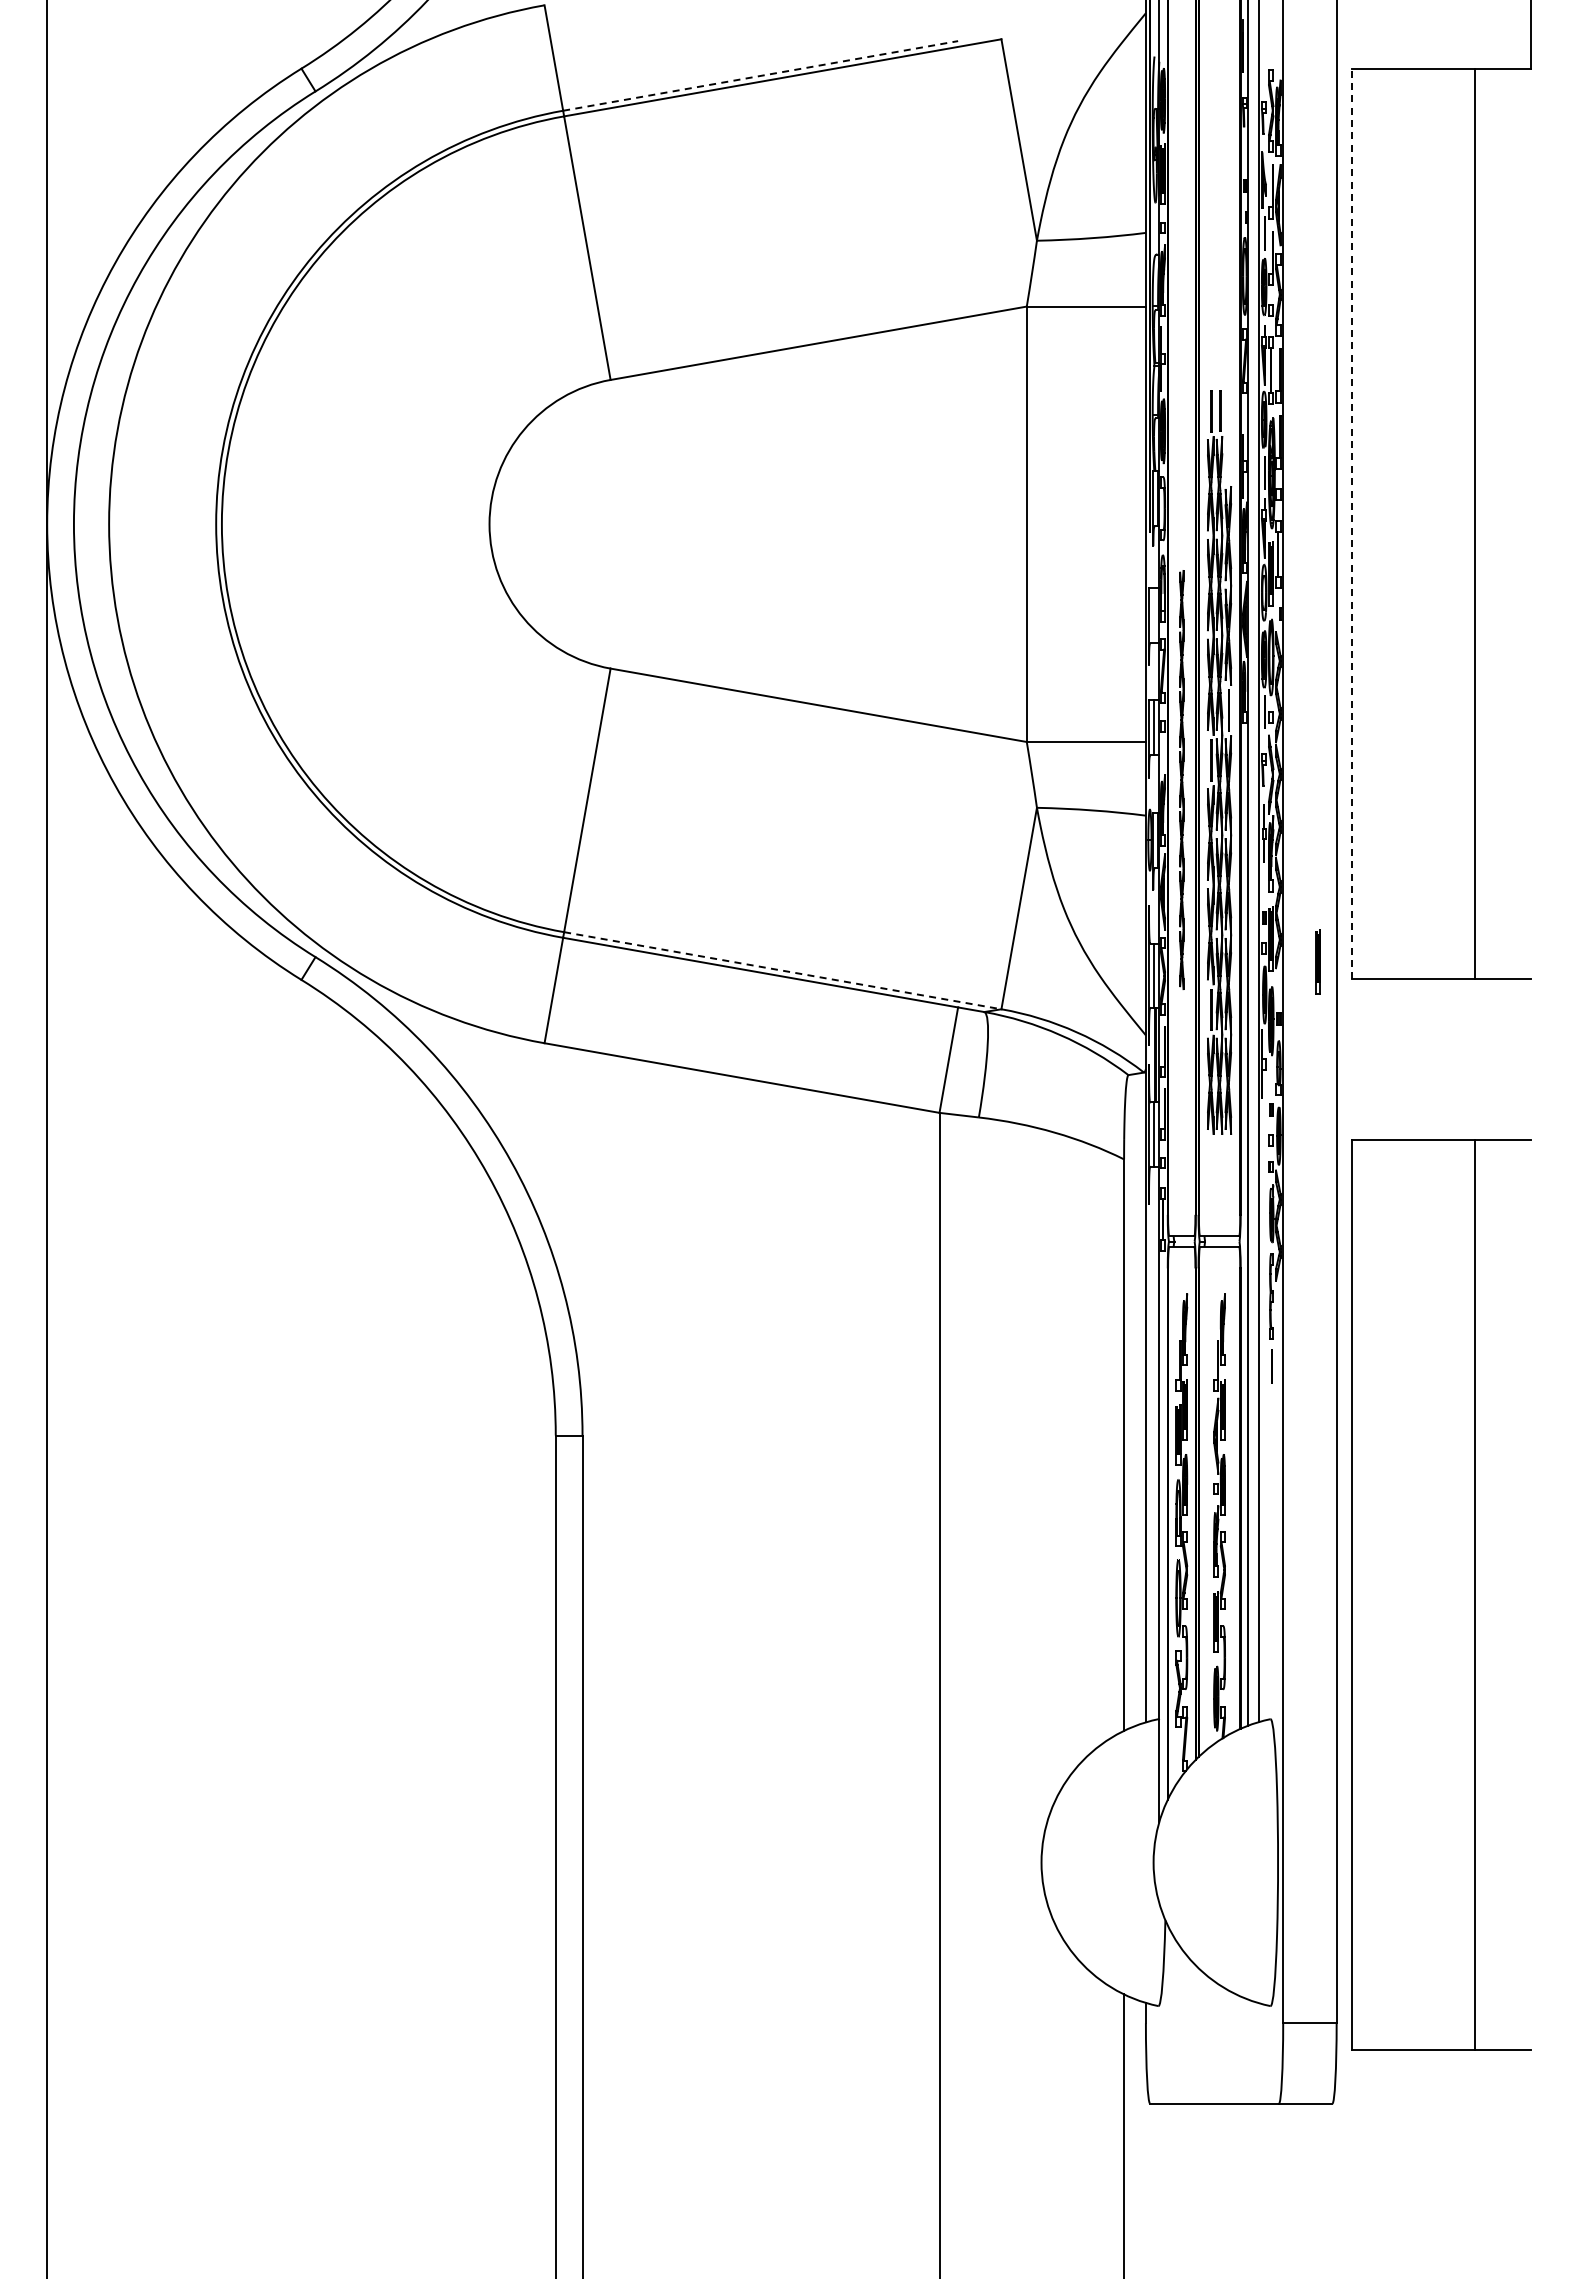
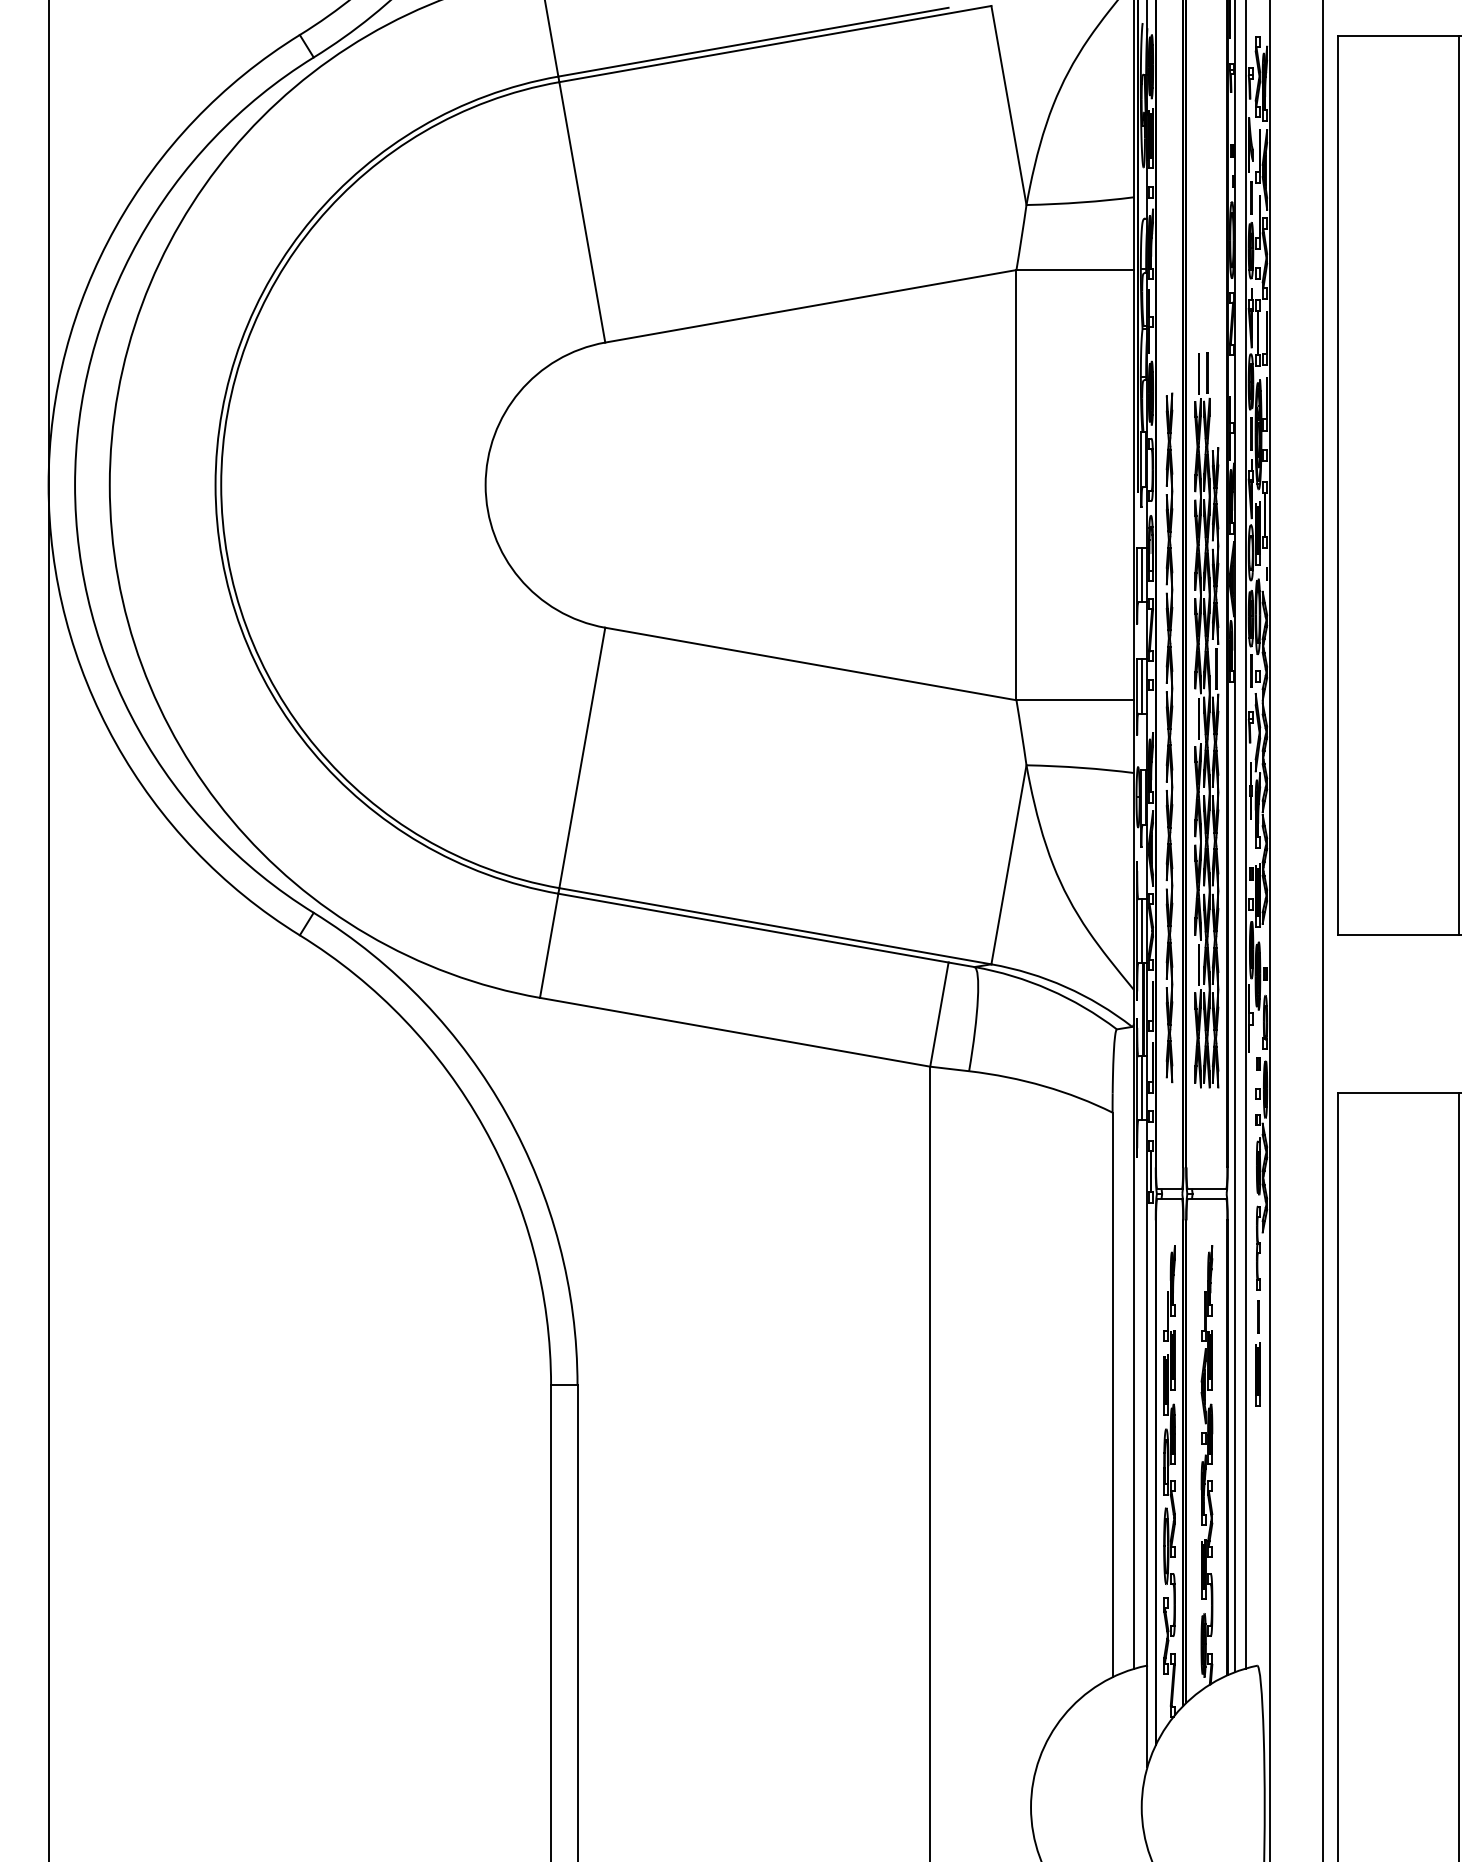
line: (760, 75) -> (753, 41), dashed -> solid
line: (1352, 523) -> (1338, 484), dashed -> solid
line: (1154, 615) -> (1142, 575), added
part: (1181, 779) -> (1169, 737), size x1.67
part: (1317, 961) -> (1257, 1374), moved
line: (783, 970) -> (776, 926), dashed -> solid

